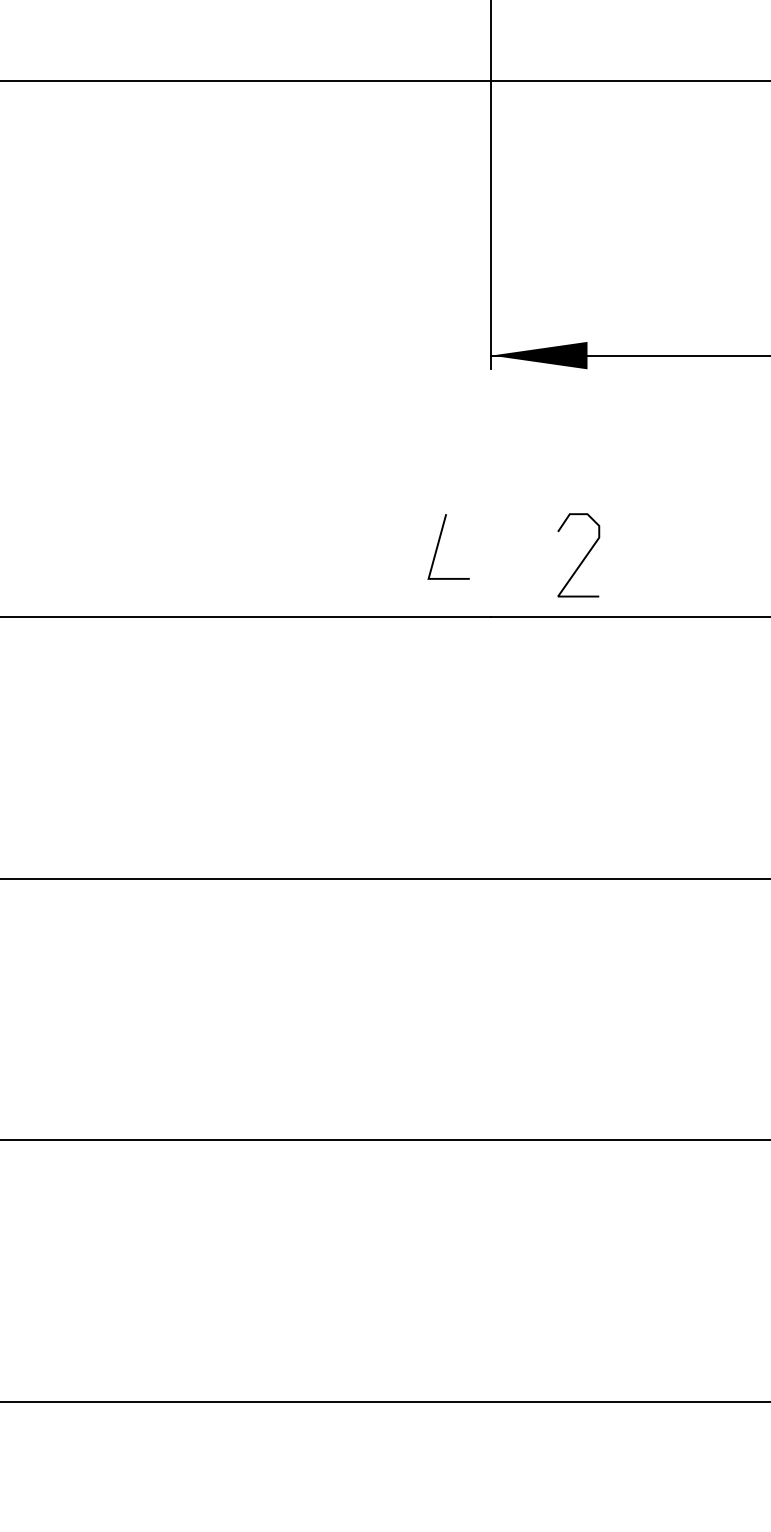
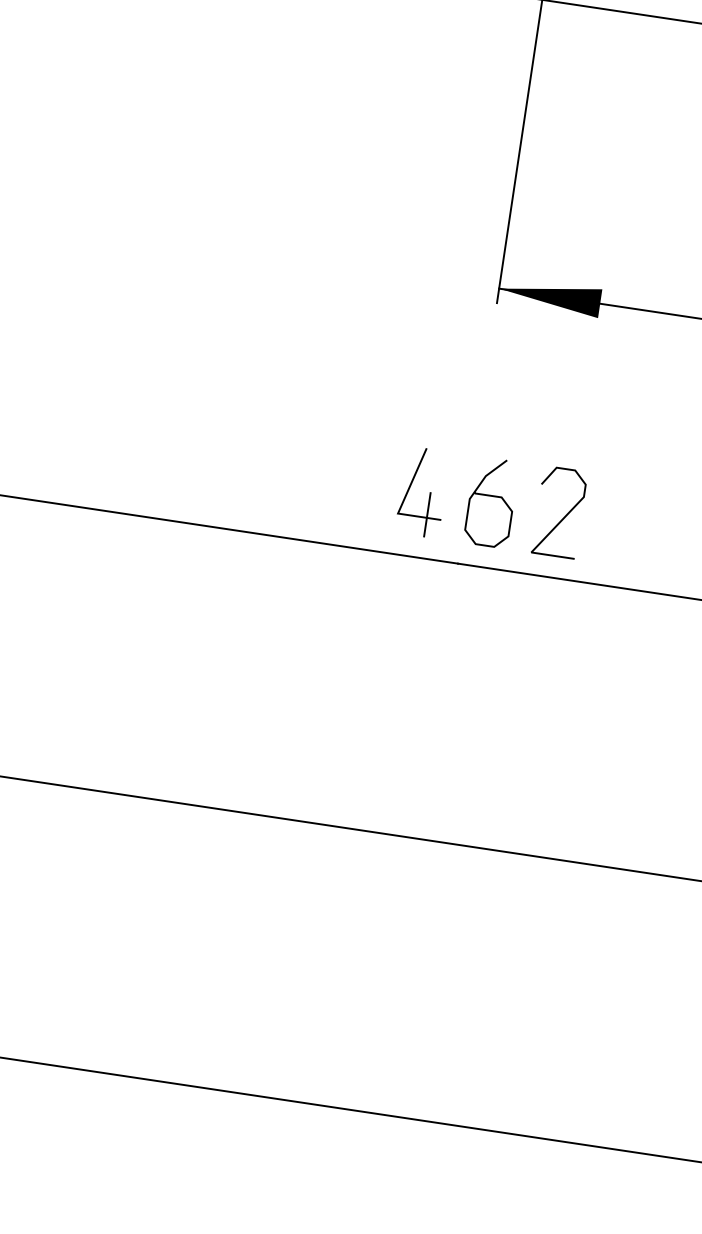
curve: (513, 550) -> (491, 497), added
line: (456, 575) -> (427, 514), added

